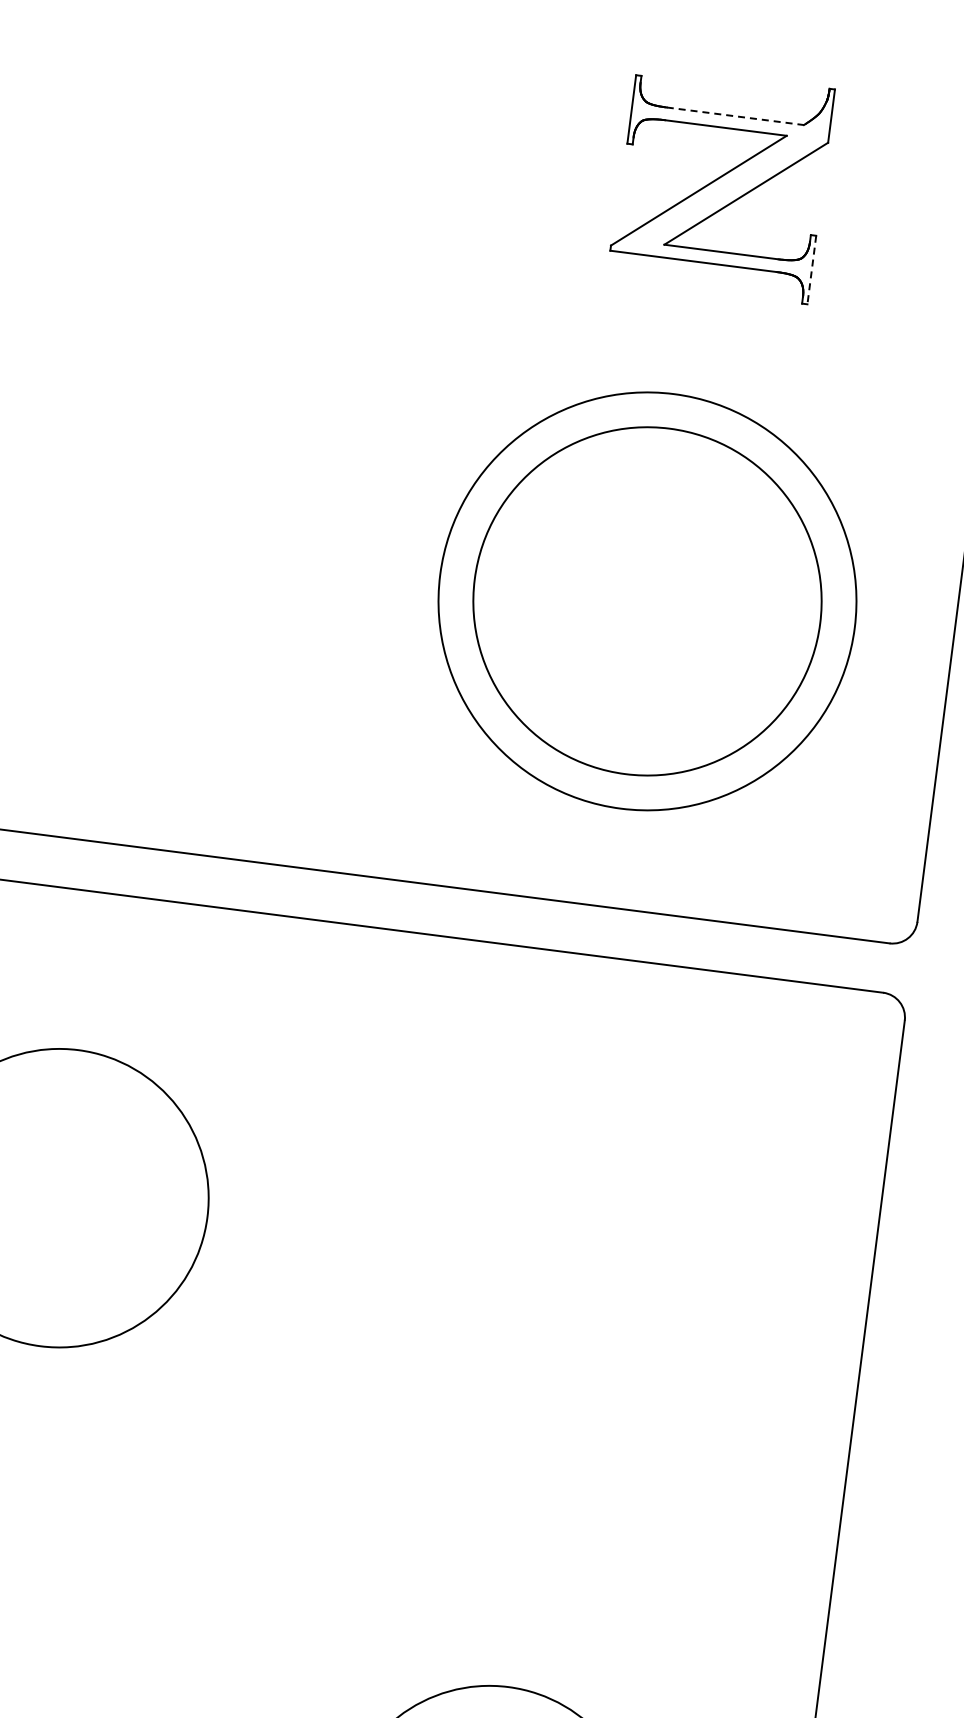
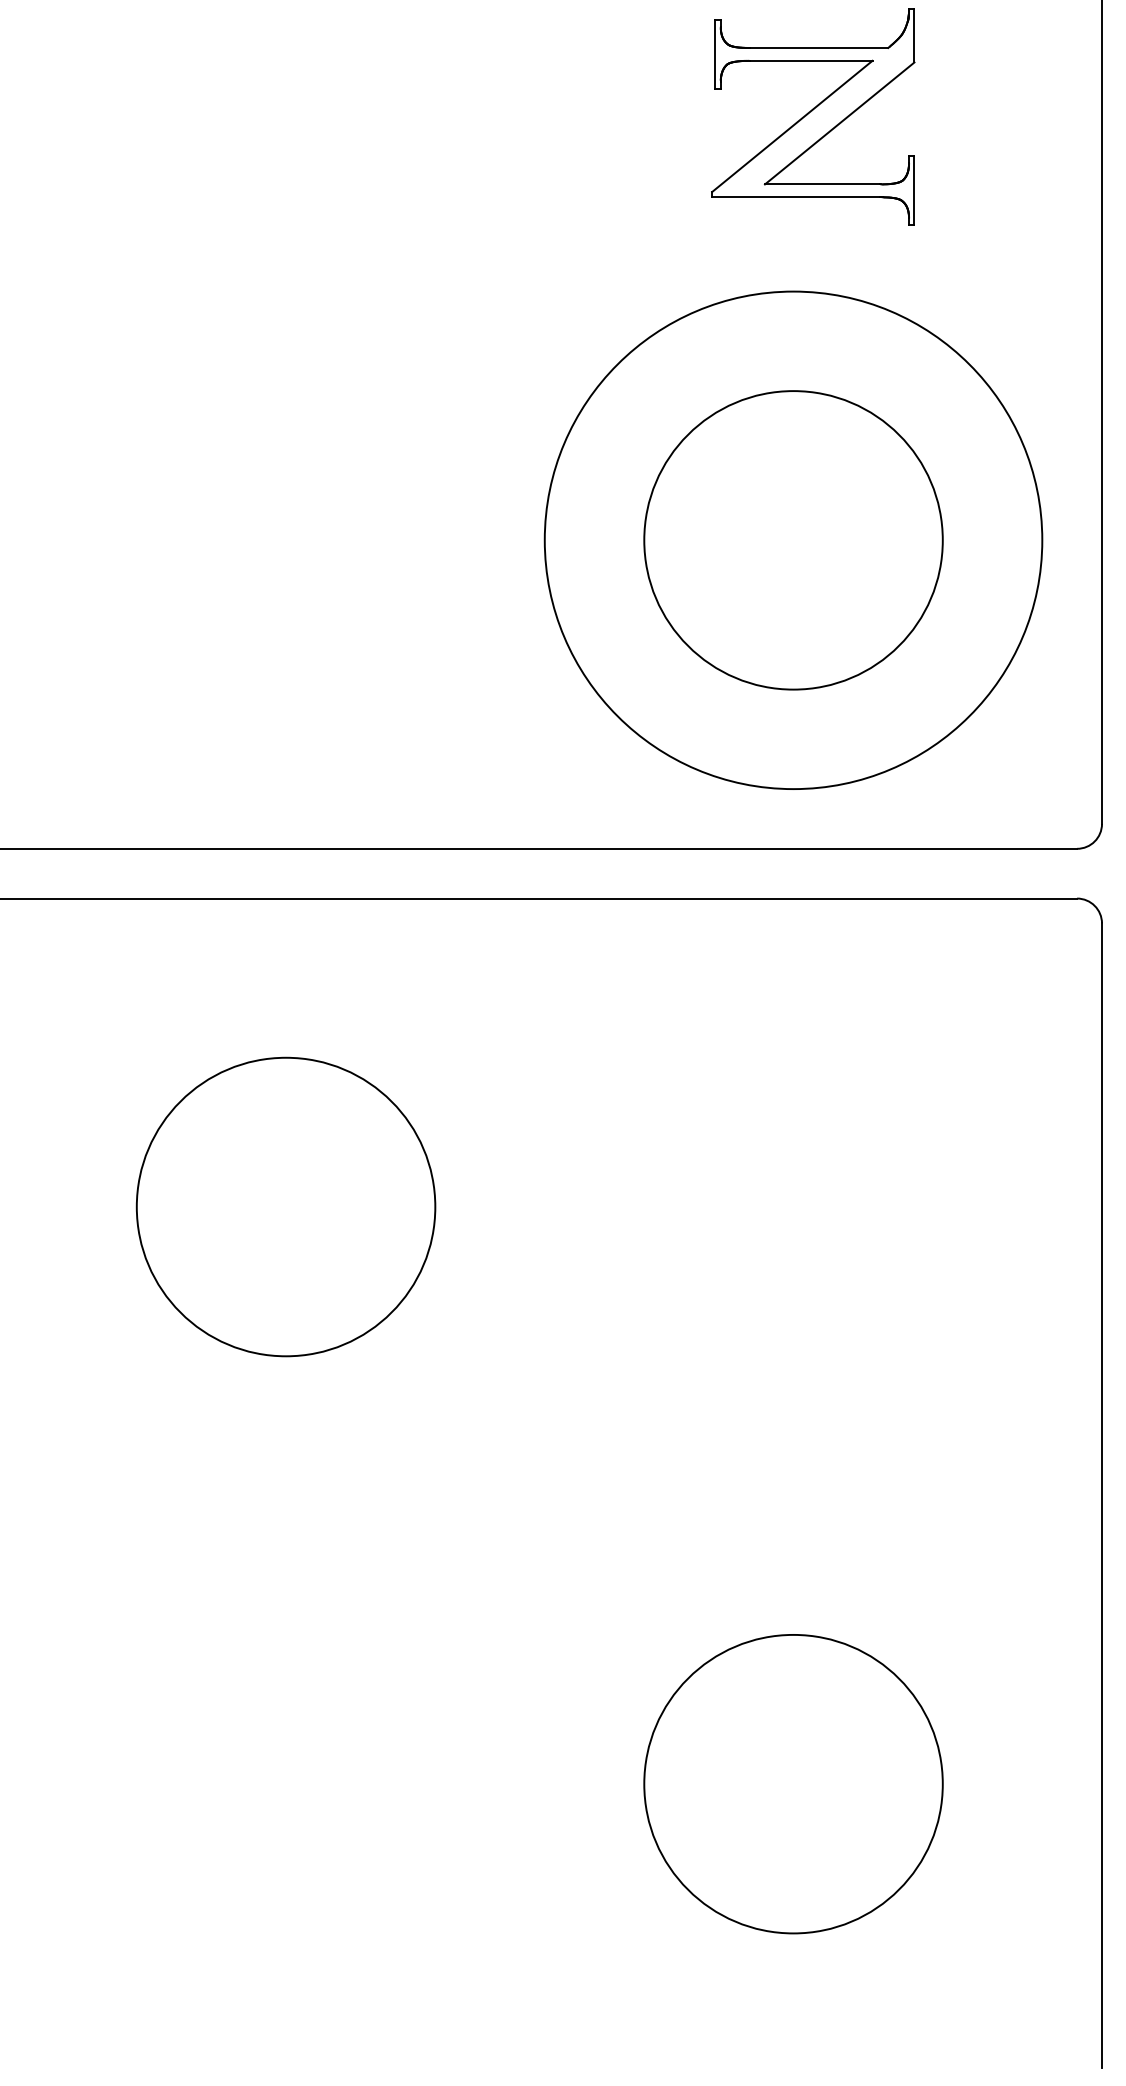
line: (735, 116) -> (819, 48), dashed -> solid
line: (811, 269) -> (914, 190), dashed -> solid
circle: (647, 601) -> (793, 540), size x0.71
circle: (647, 601) -> (793, 540), size x1.43

